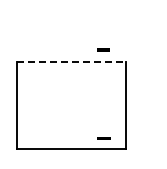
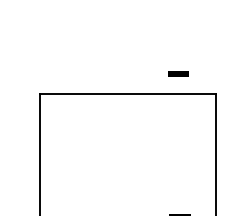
line: (71, 62) -> (127, 94), dashed -> solid

